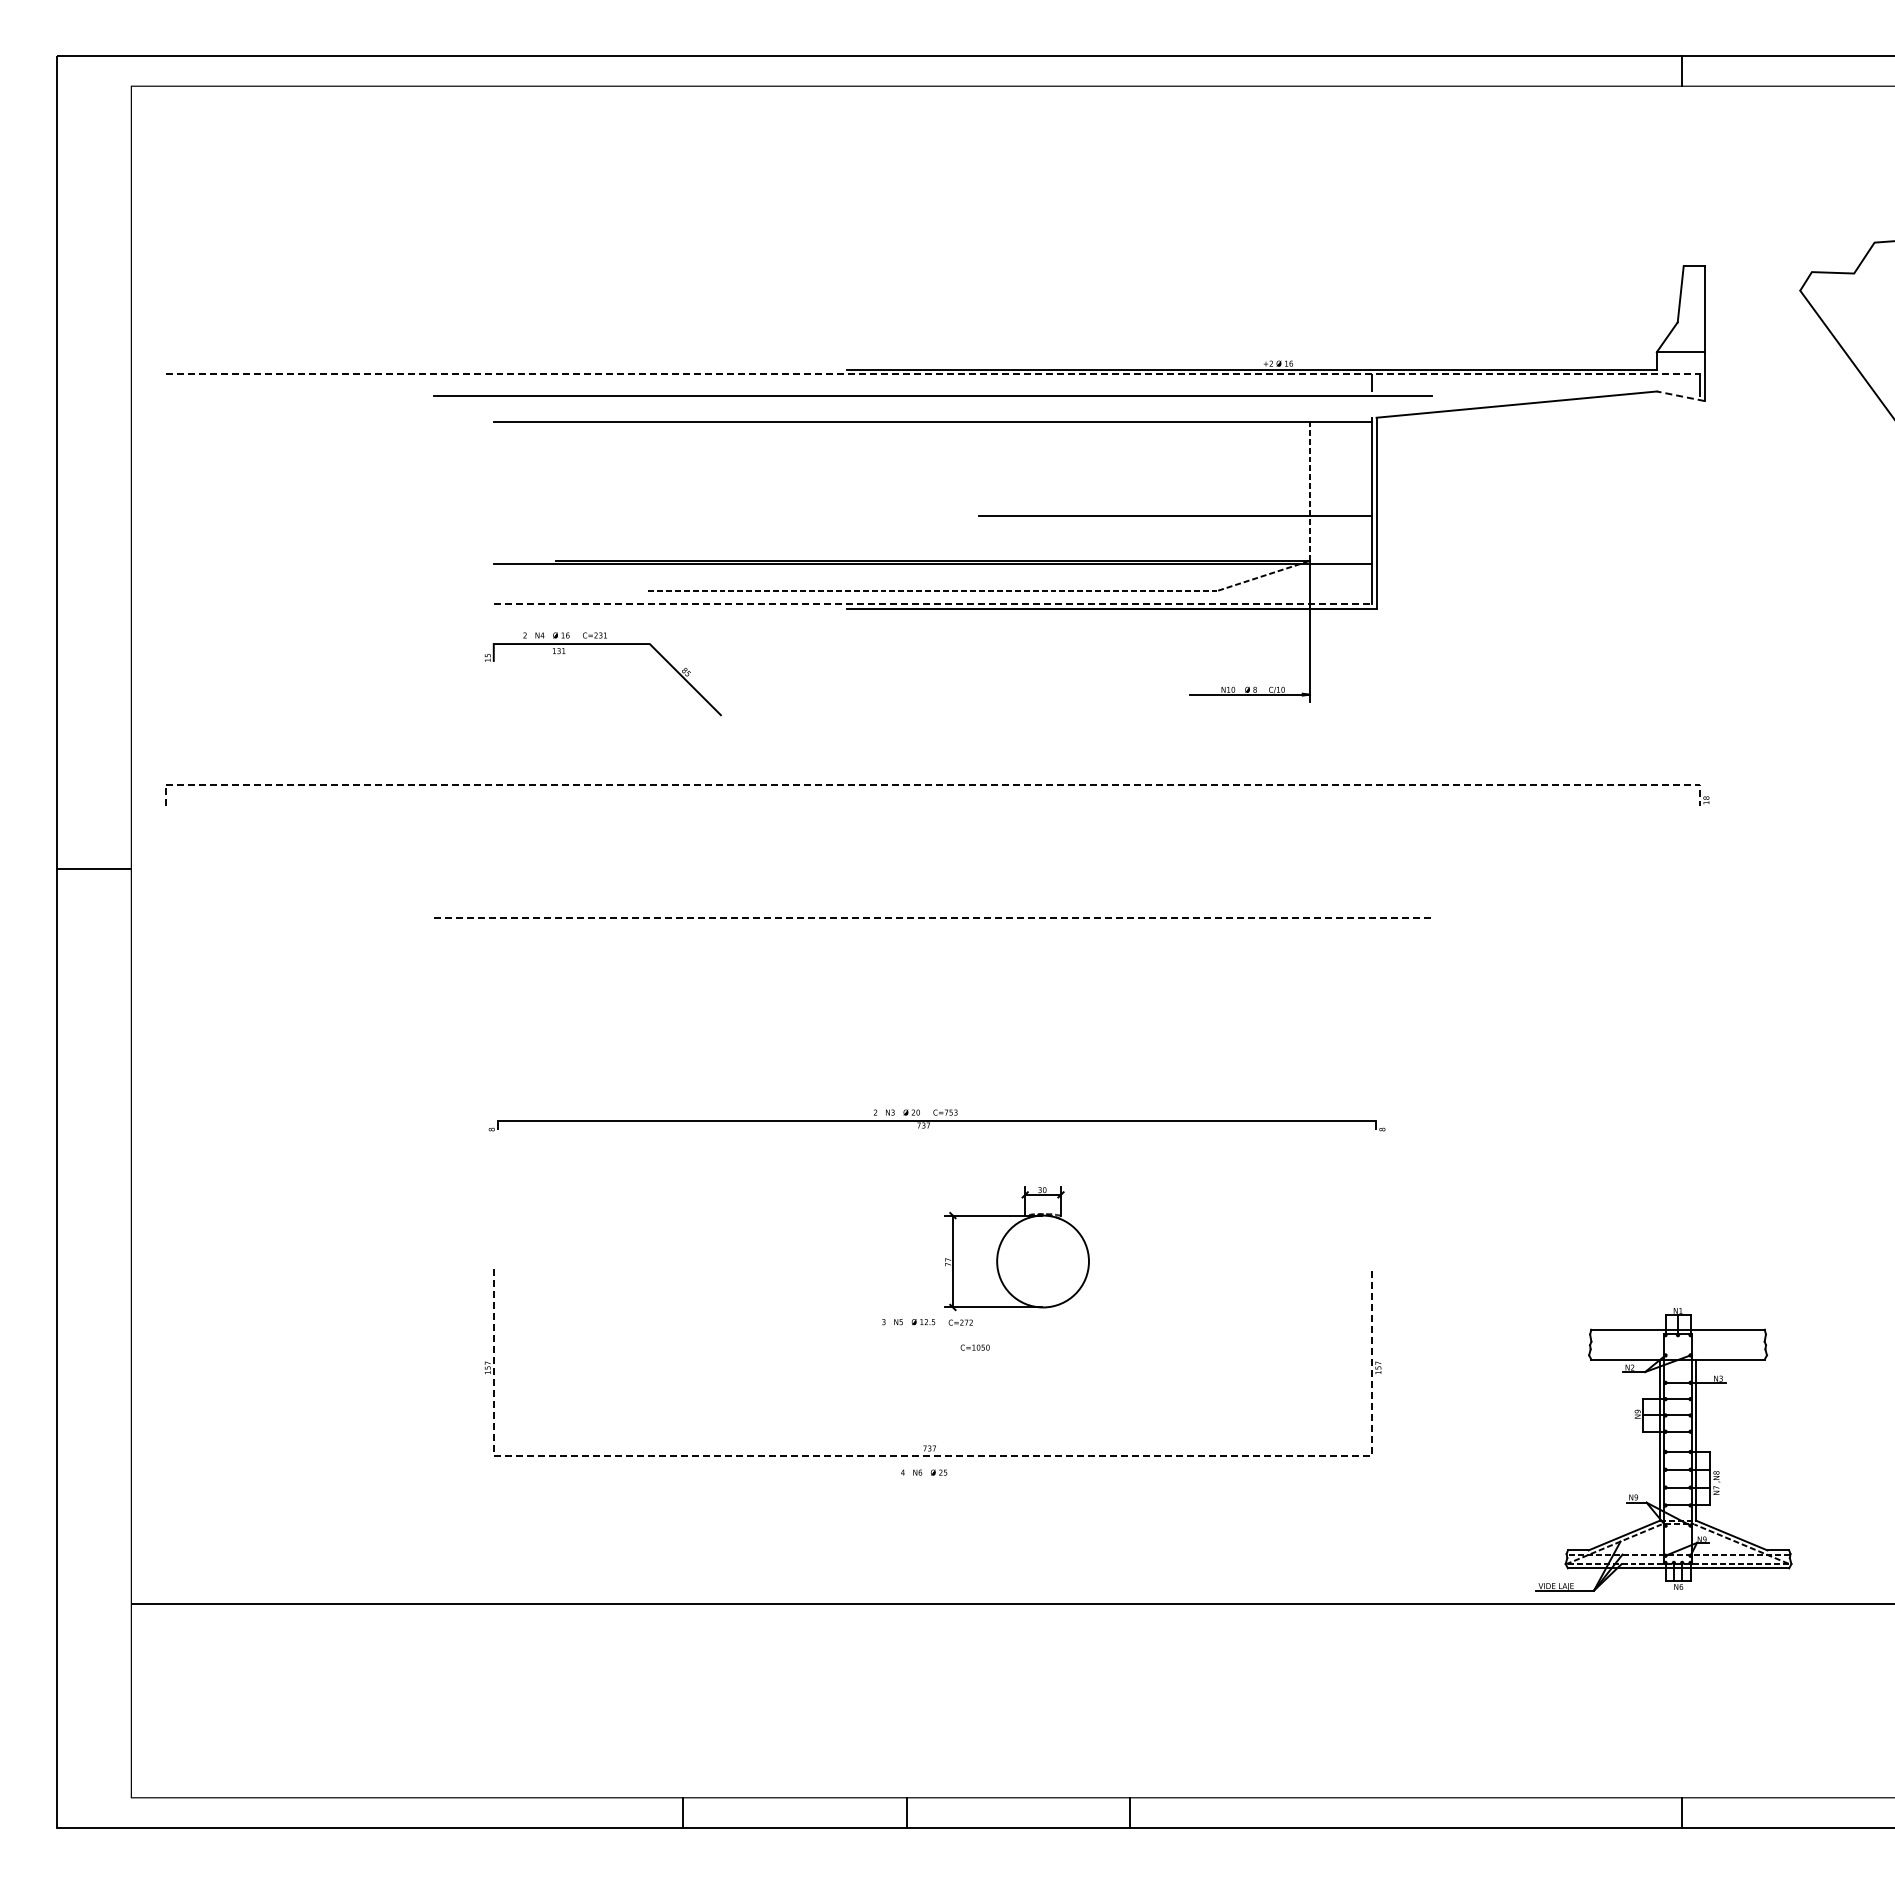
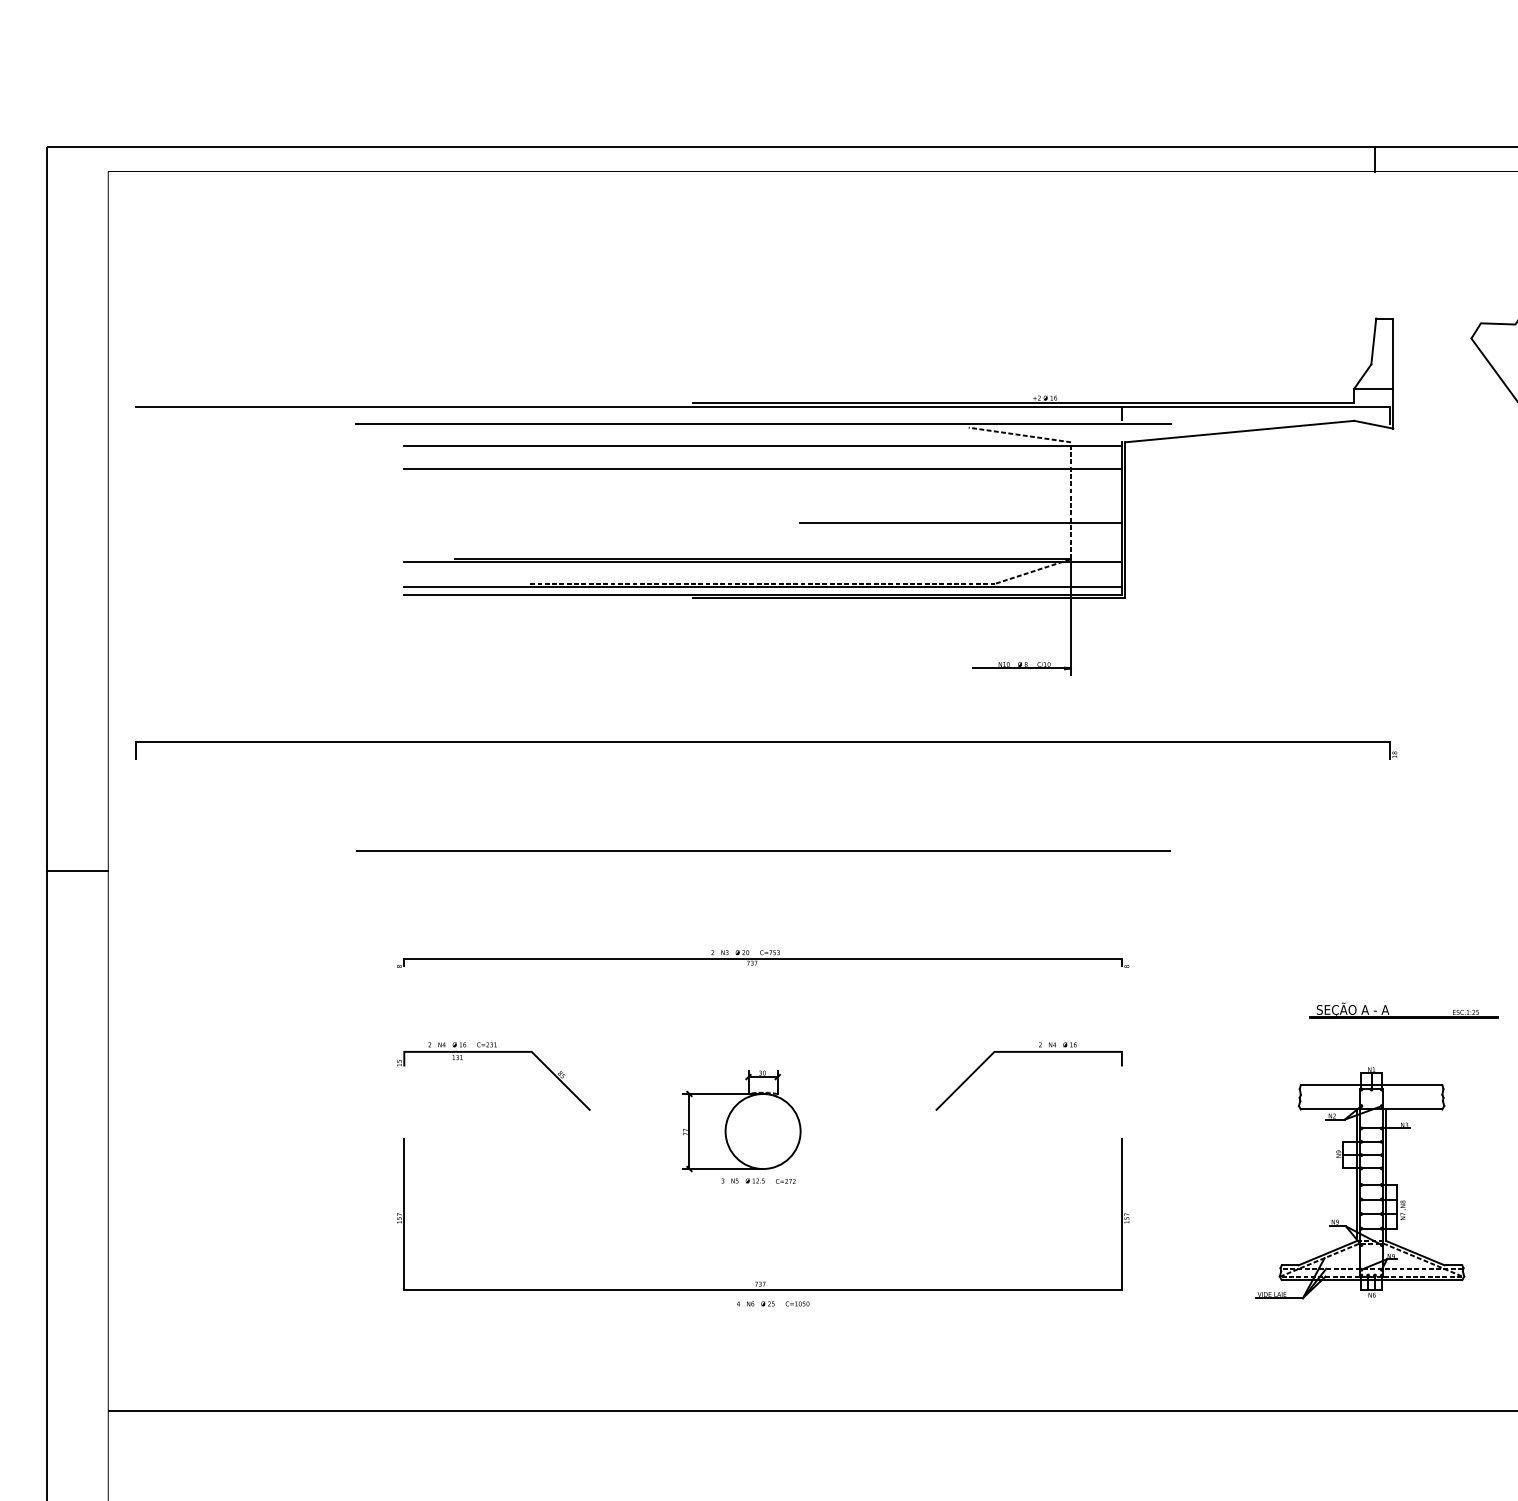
line: (933, 374) -> (763, 406), dashed -> solid
line: (1680, 396) -> (1373, 424), dashed -> solid
line: (1247, 408) -> (1019, 434), added
line: (932, 450) -> (762, 469), added
line: (932, 594) -> (762, 586), added
line: (933, 604) -> (763, 594), dashed -> solid
part: (602, 644) -> (493, 1052), moved
line: (933, 784) -> (763, 741), dashed -> solid
line: (93, 869) -> (77, 870), moved
line: (933, 918) -> (763, 851), dashed -> solid
part: (936, 1120) -> (762, 959), moved
part: (1717, 1120) -> (1403, 1016), added
part: (1258, 1164) -> (1028, 1052), added
part: (1016, 1248) -> (741, 1120), moved
text: (974, 1347) -> (796, 1303), moved
part: (1663, 1449) -> (1359, 1182), moved
line: (933, 1455) -> (763, 1289), dashed -> solid

